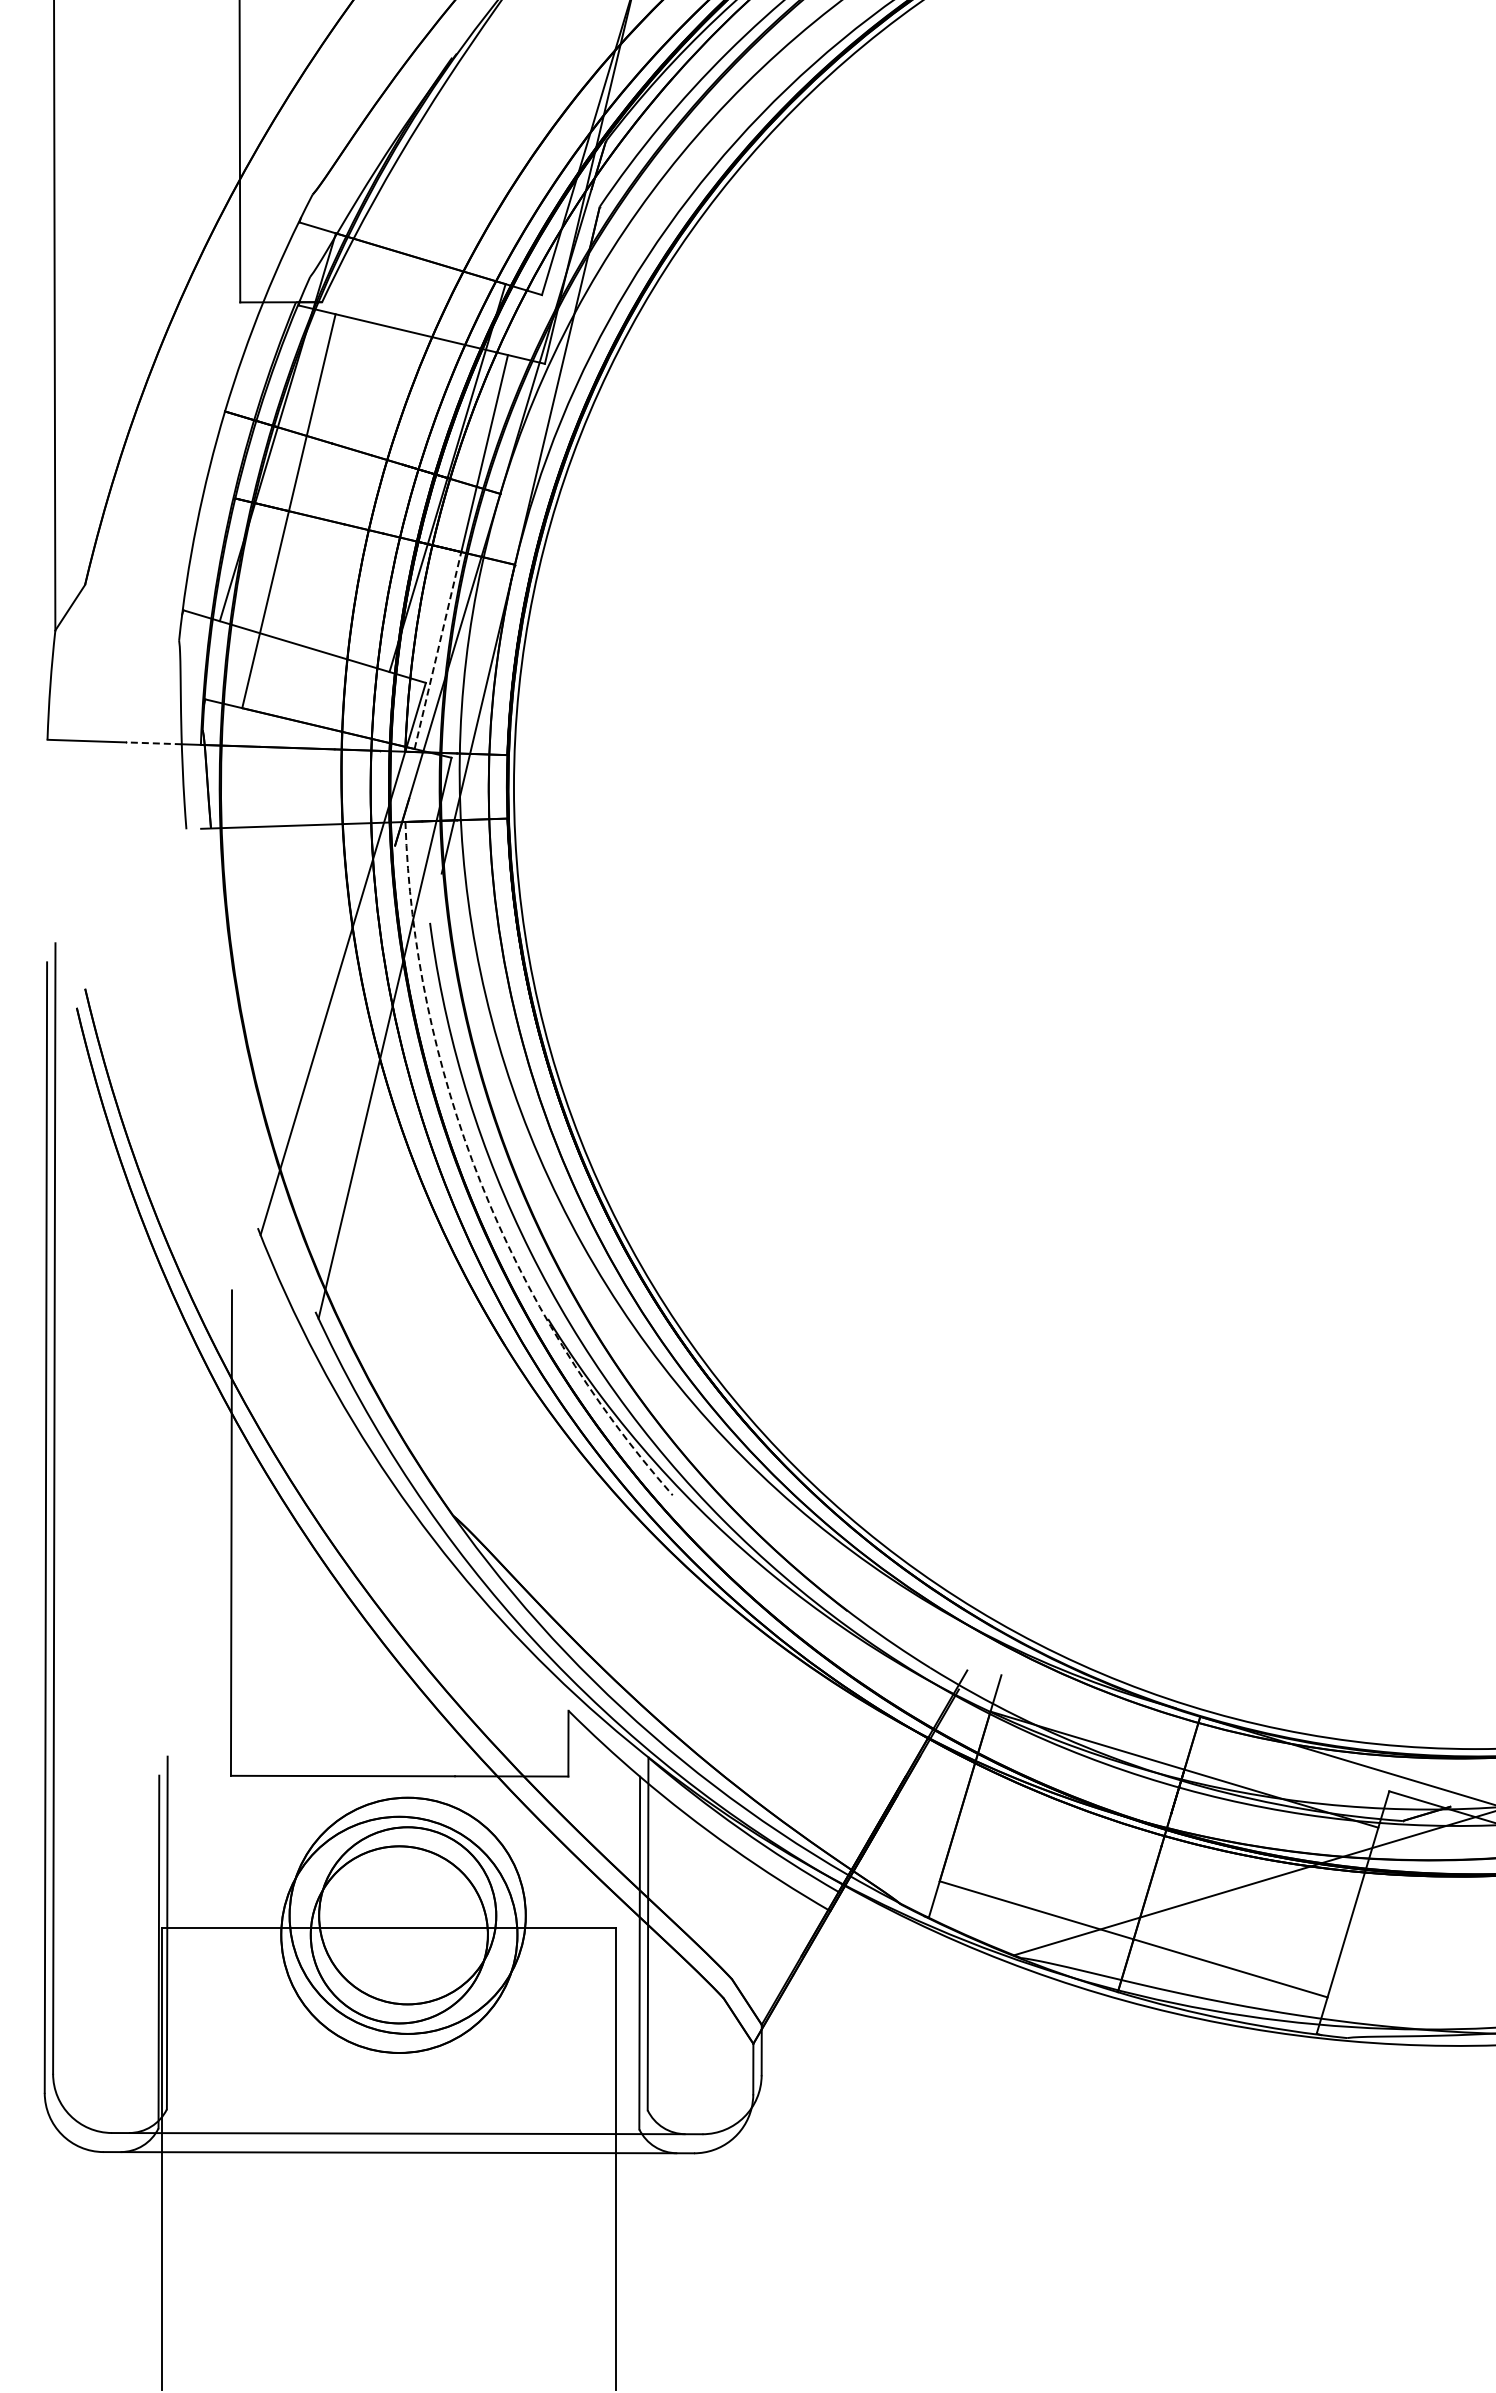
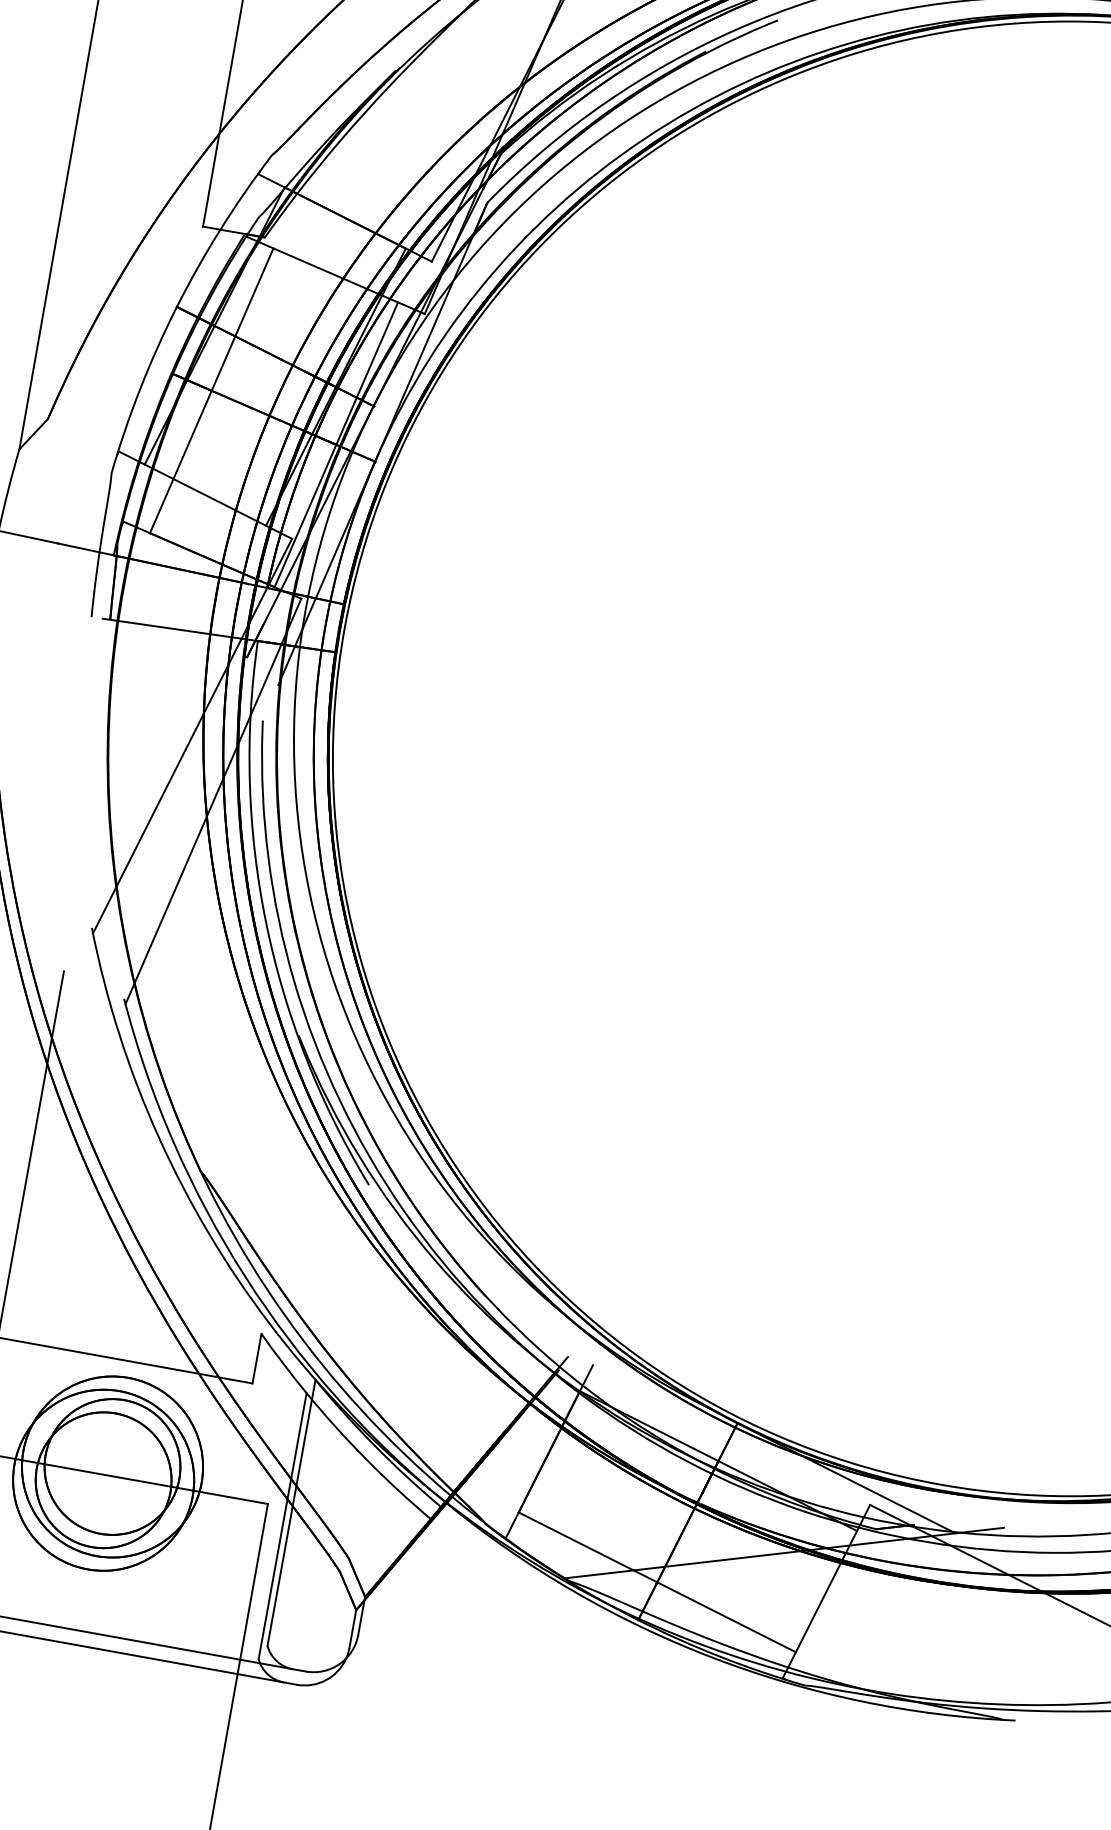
line: (438, 650) -> (305, 516), dashed -> solid
line: (154, 743) -> (79, 548), dashed -> solid
arc: (480, 1181) -> (266, 922), dashed -> solid

